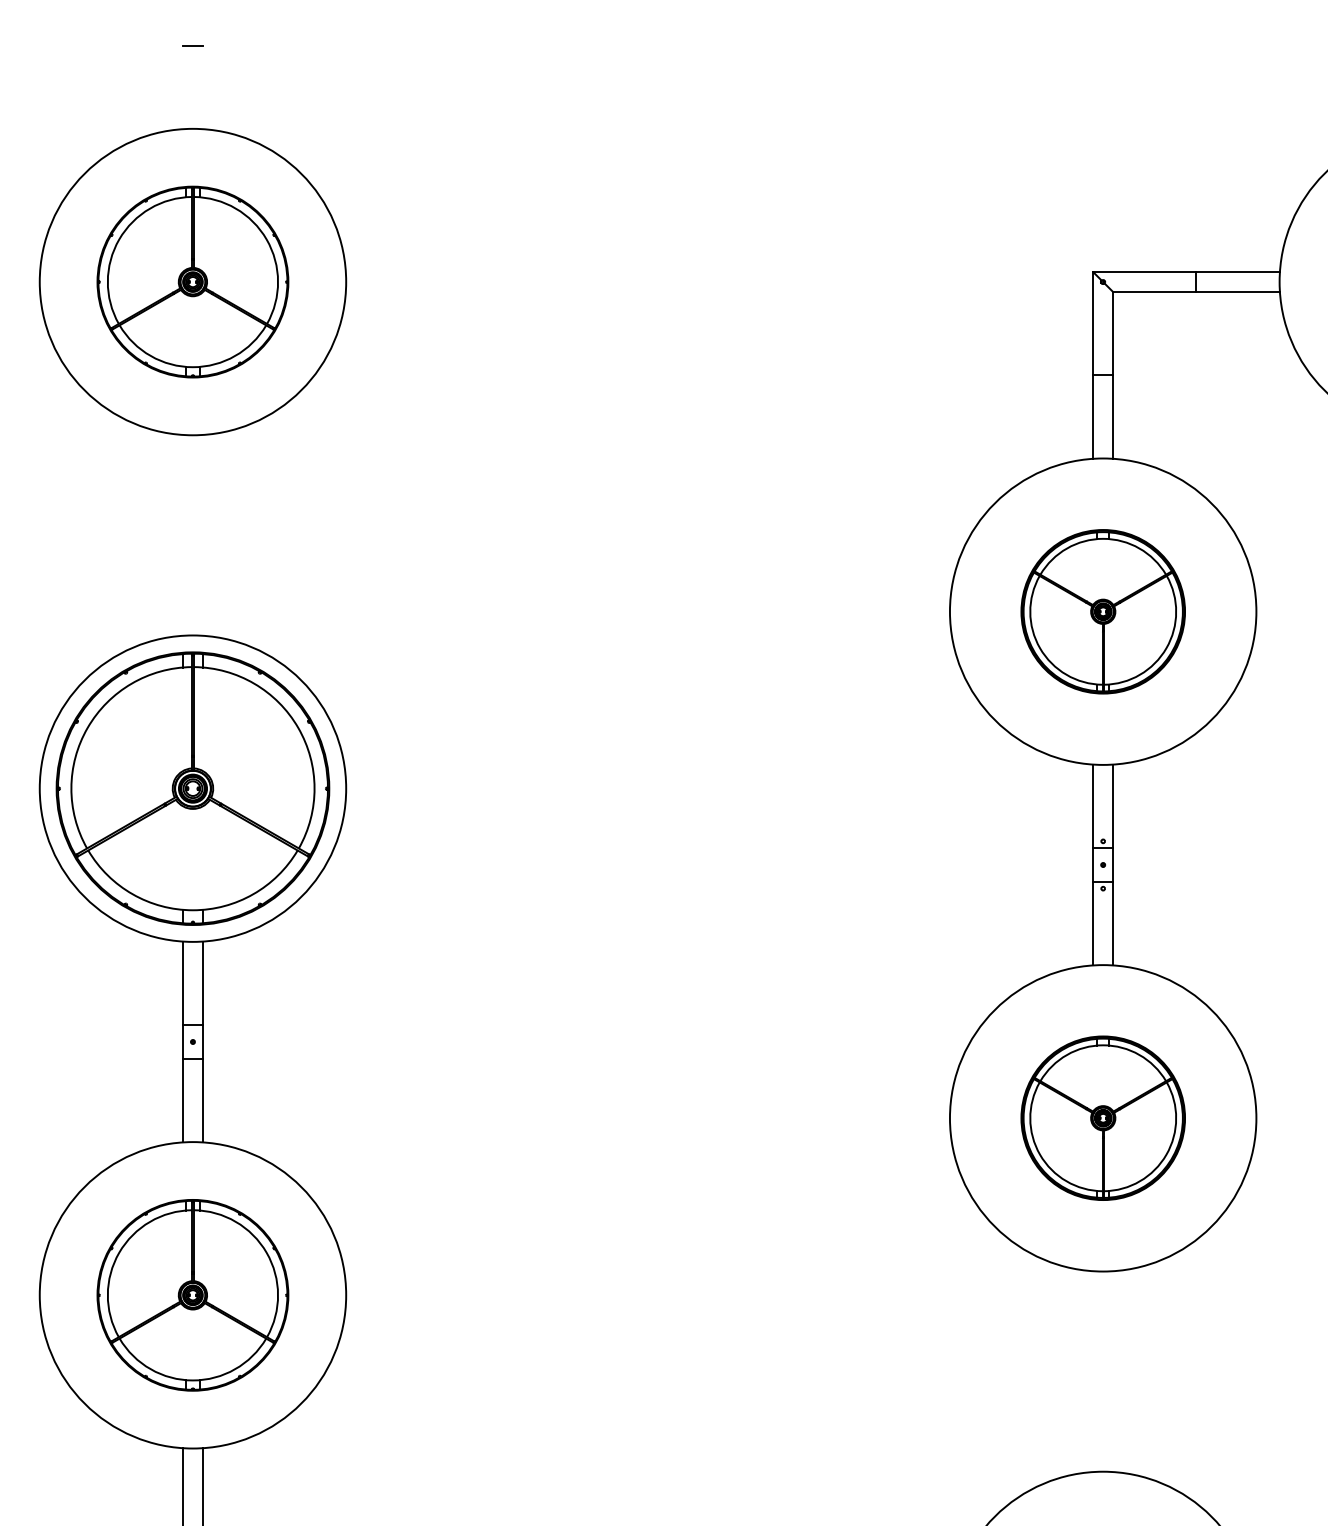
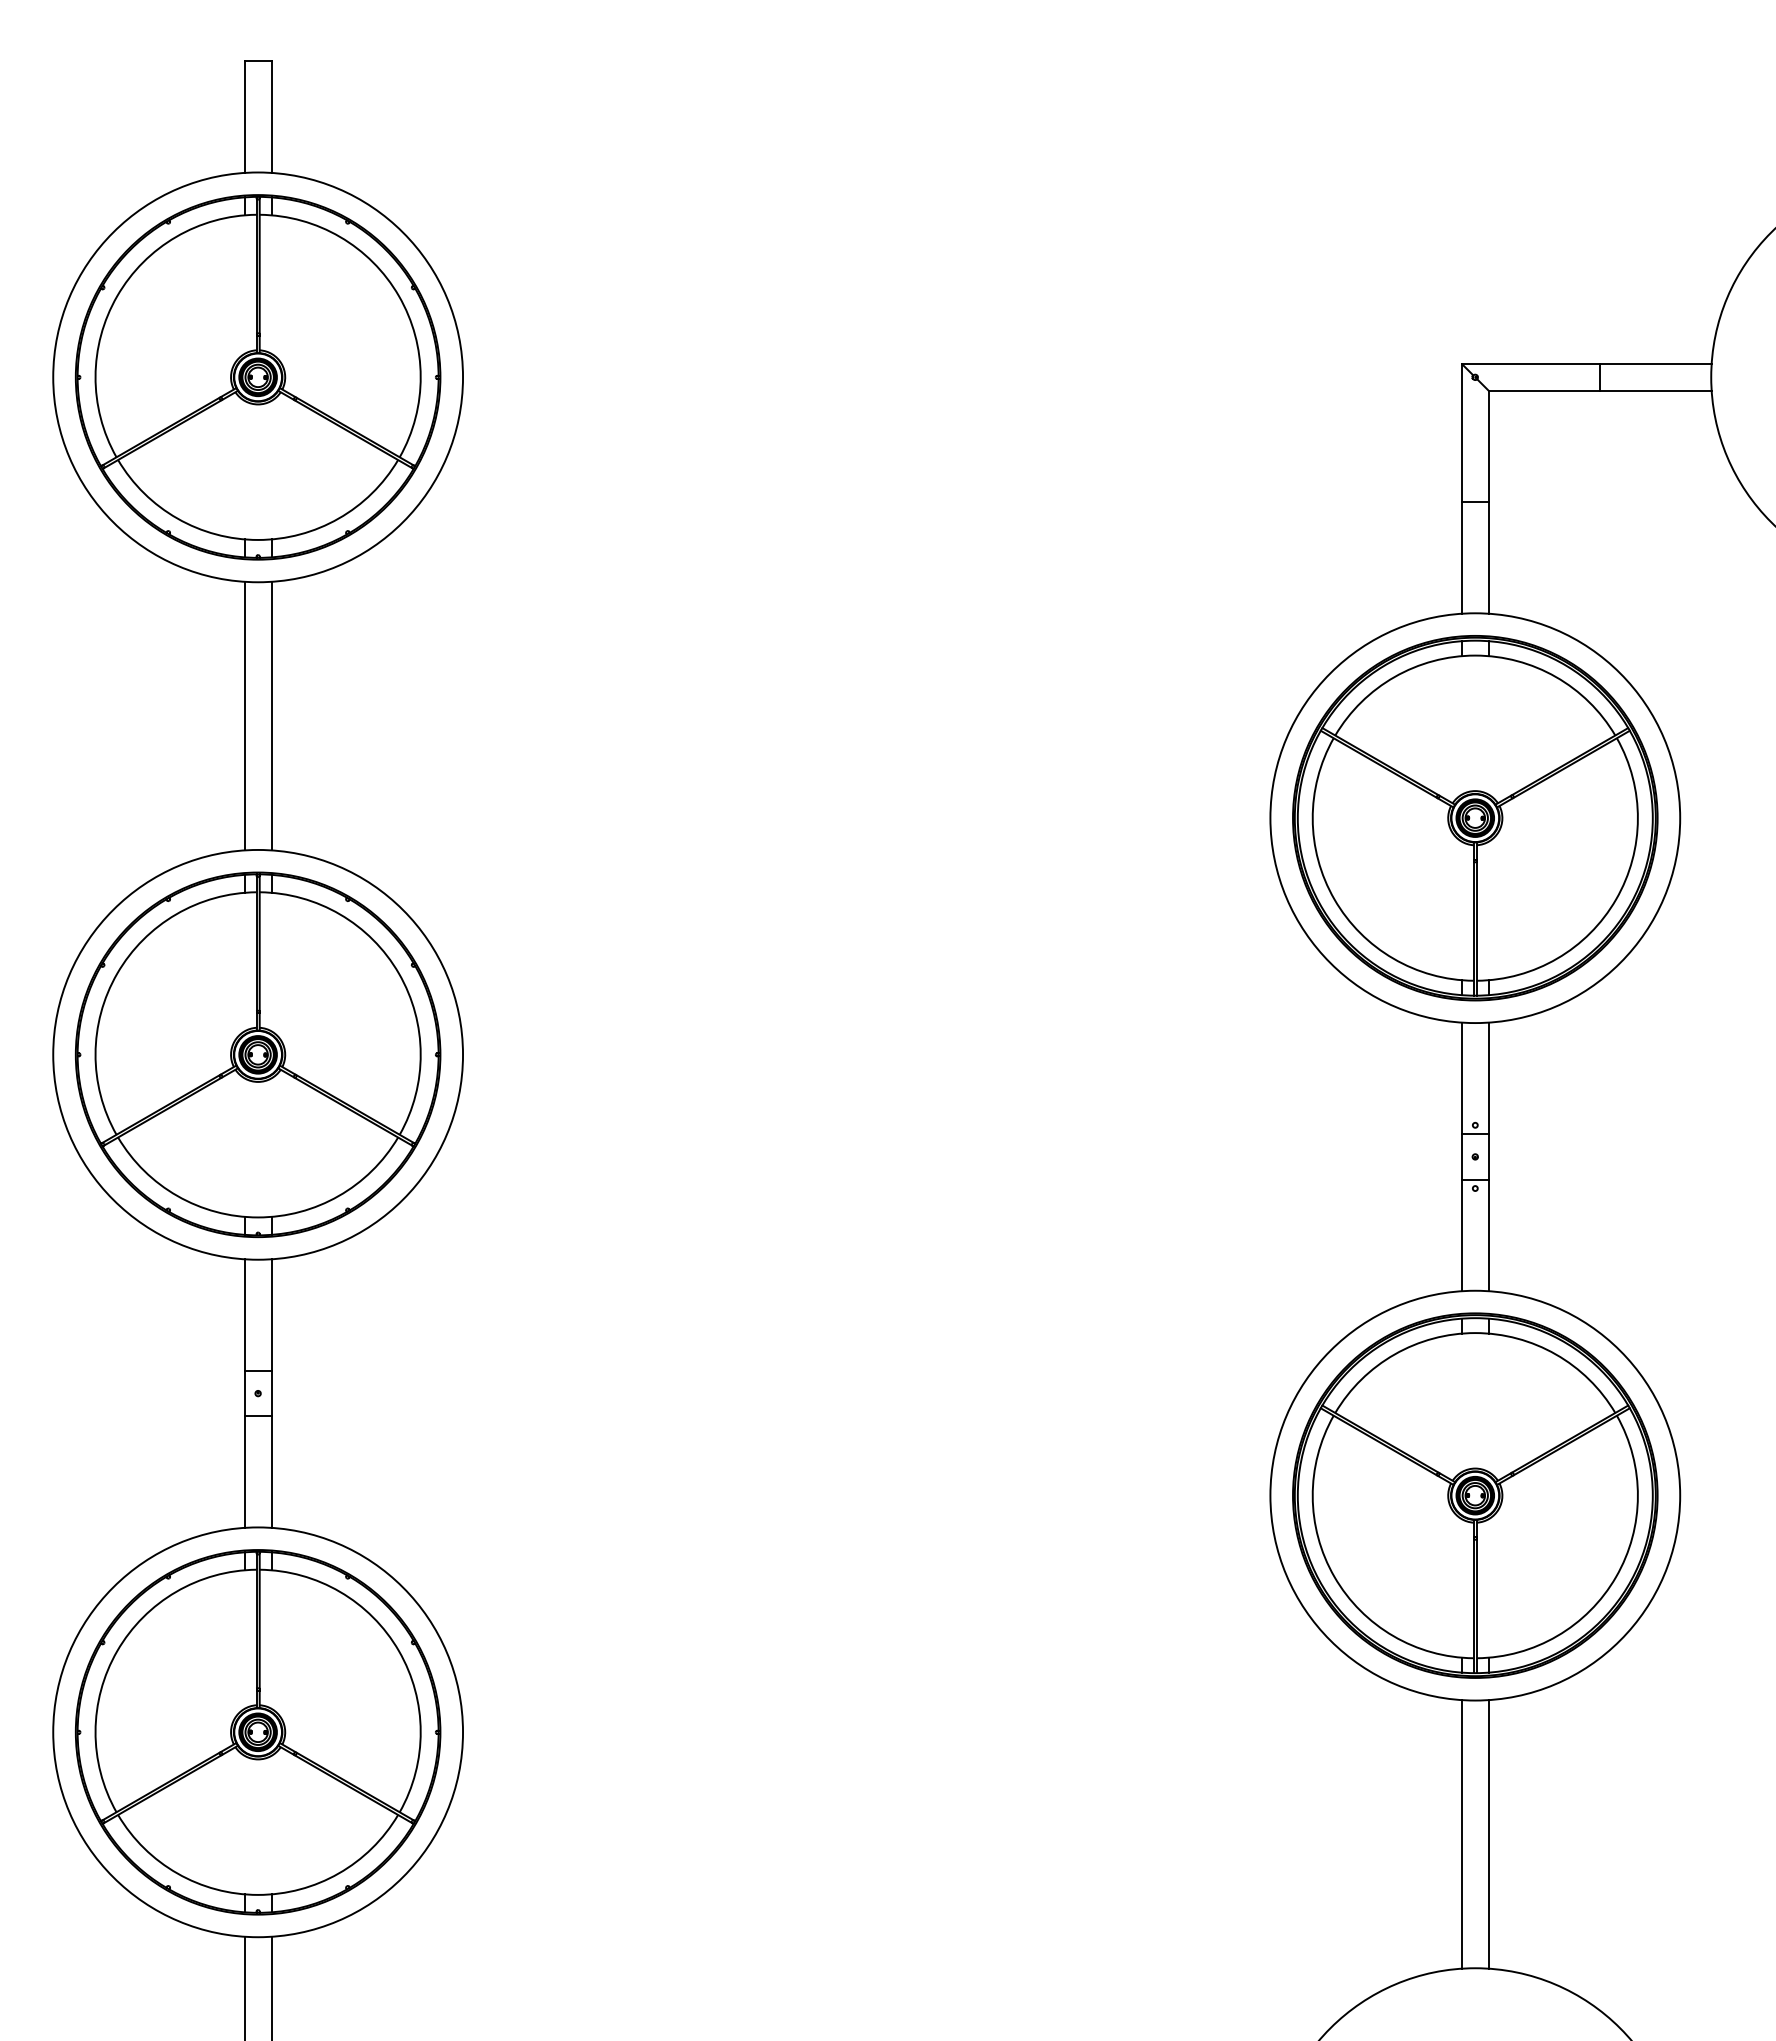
line: (182, 86) -> (244, 116), added
line: (202, 86) -> (271, 116), added
part: (192, 282) -> (257, 377), size x1.43
line: (182, 534) -> (244, 715), added
line: (202, 534) -> (271, 715), added
part: (1103, 611) -> (1475, 818), size x1.67
part: (1103, 1118) -> (1475, 1495), size x1.67
part: (192, 1295) -> (257, 1732), size x1.43
line: (1092, 1371) -> (1461, 1834), added
line: (1113, 1371) -> (1488, 1834), added

